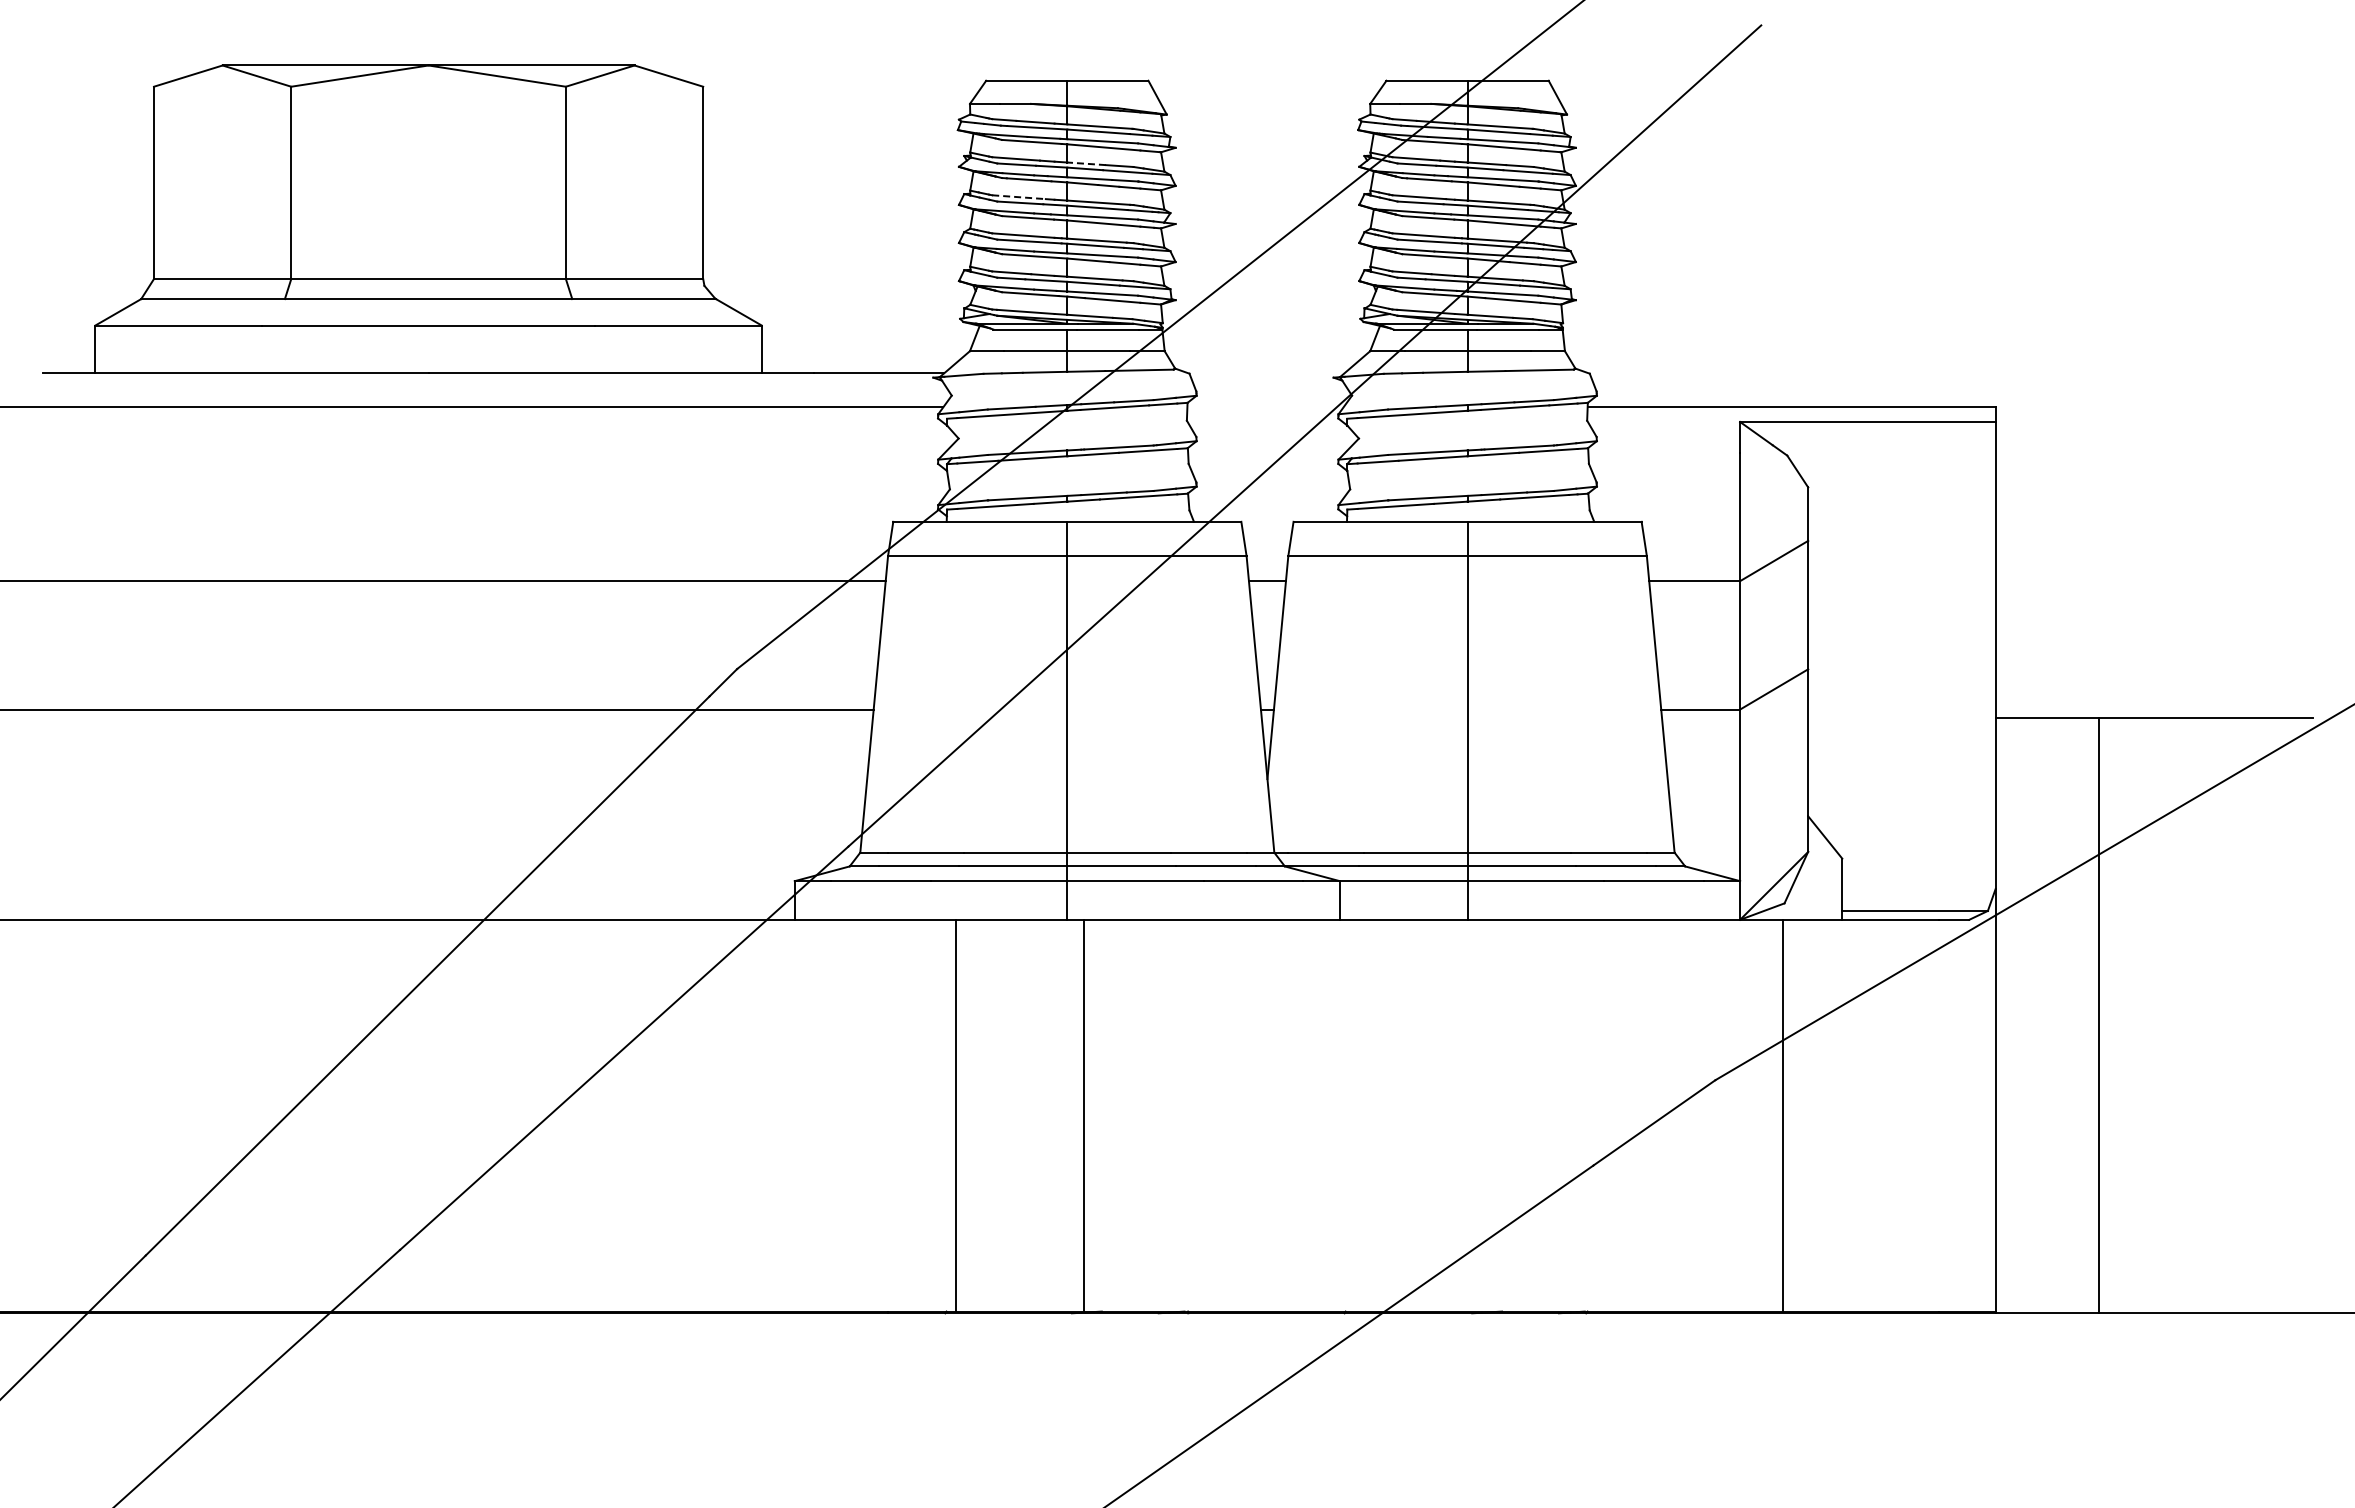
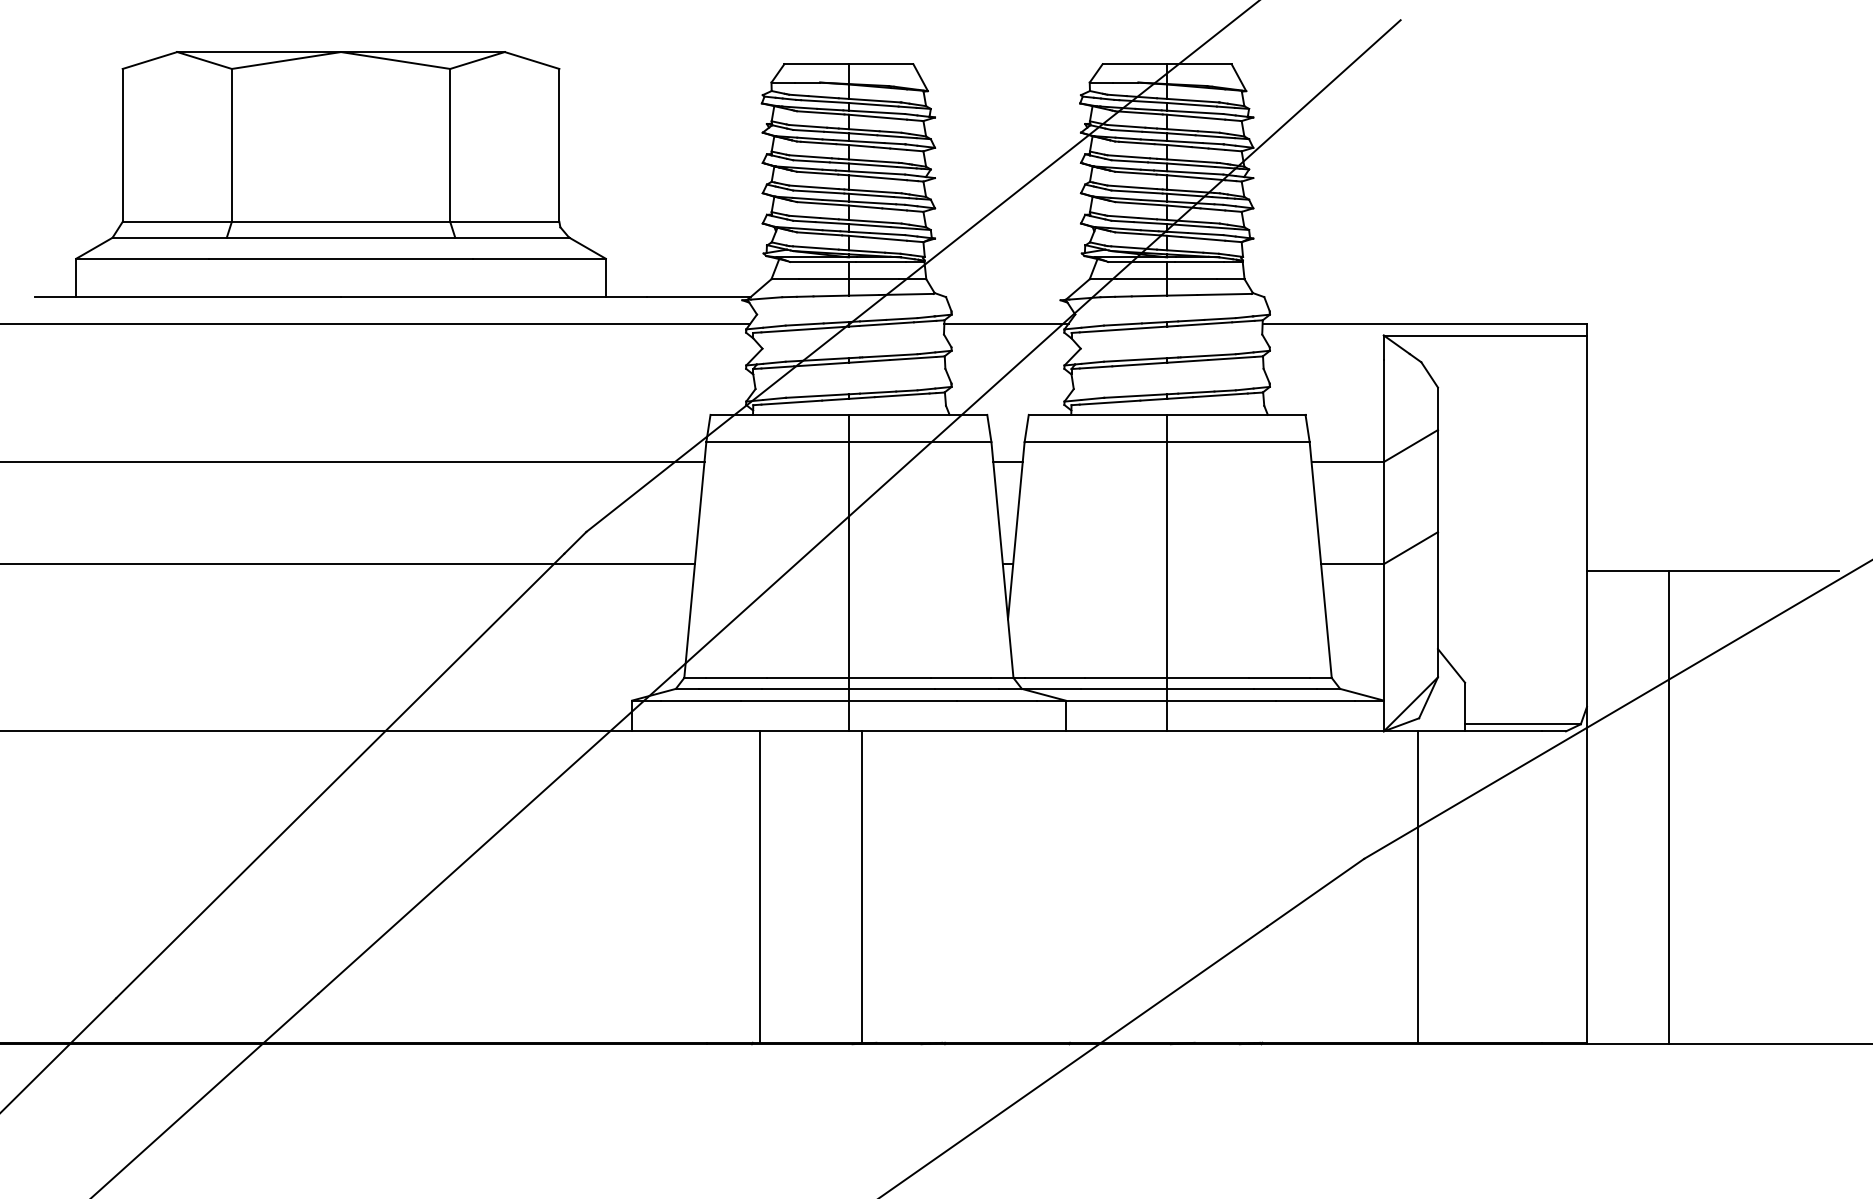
line: (1086, 163) -> (864, 129), dashed -> solid
line: (1019, 197) -> (810, 157), dashed -> solid
line: (1265, 407) -> (1006, 323), added

